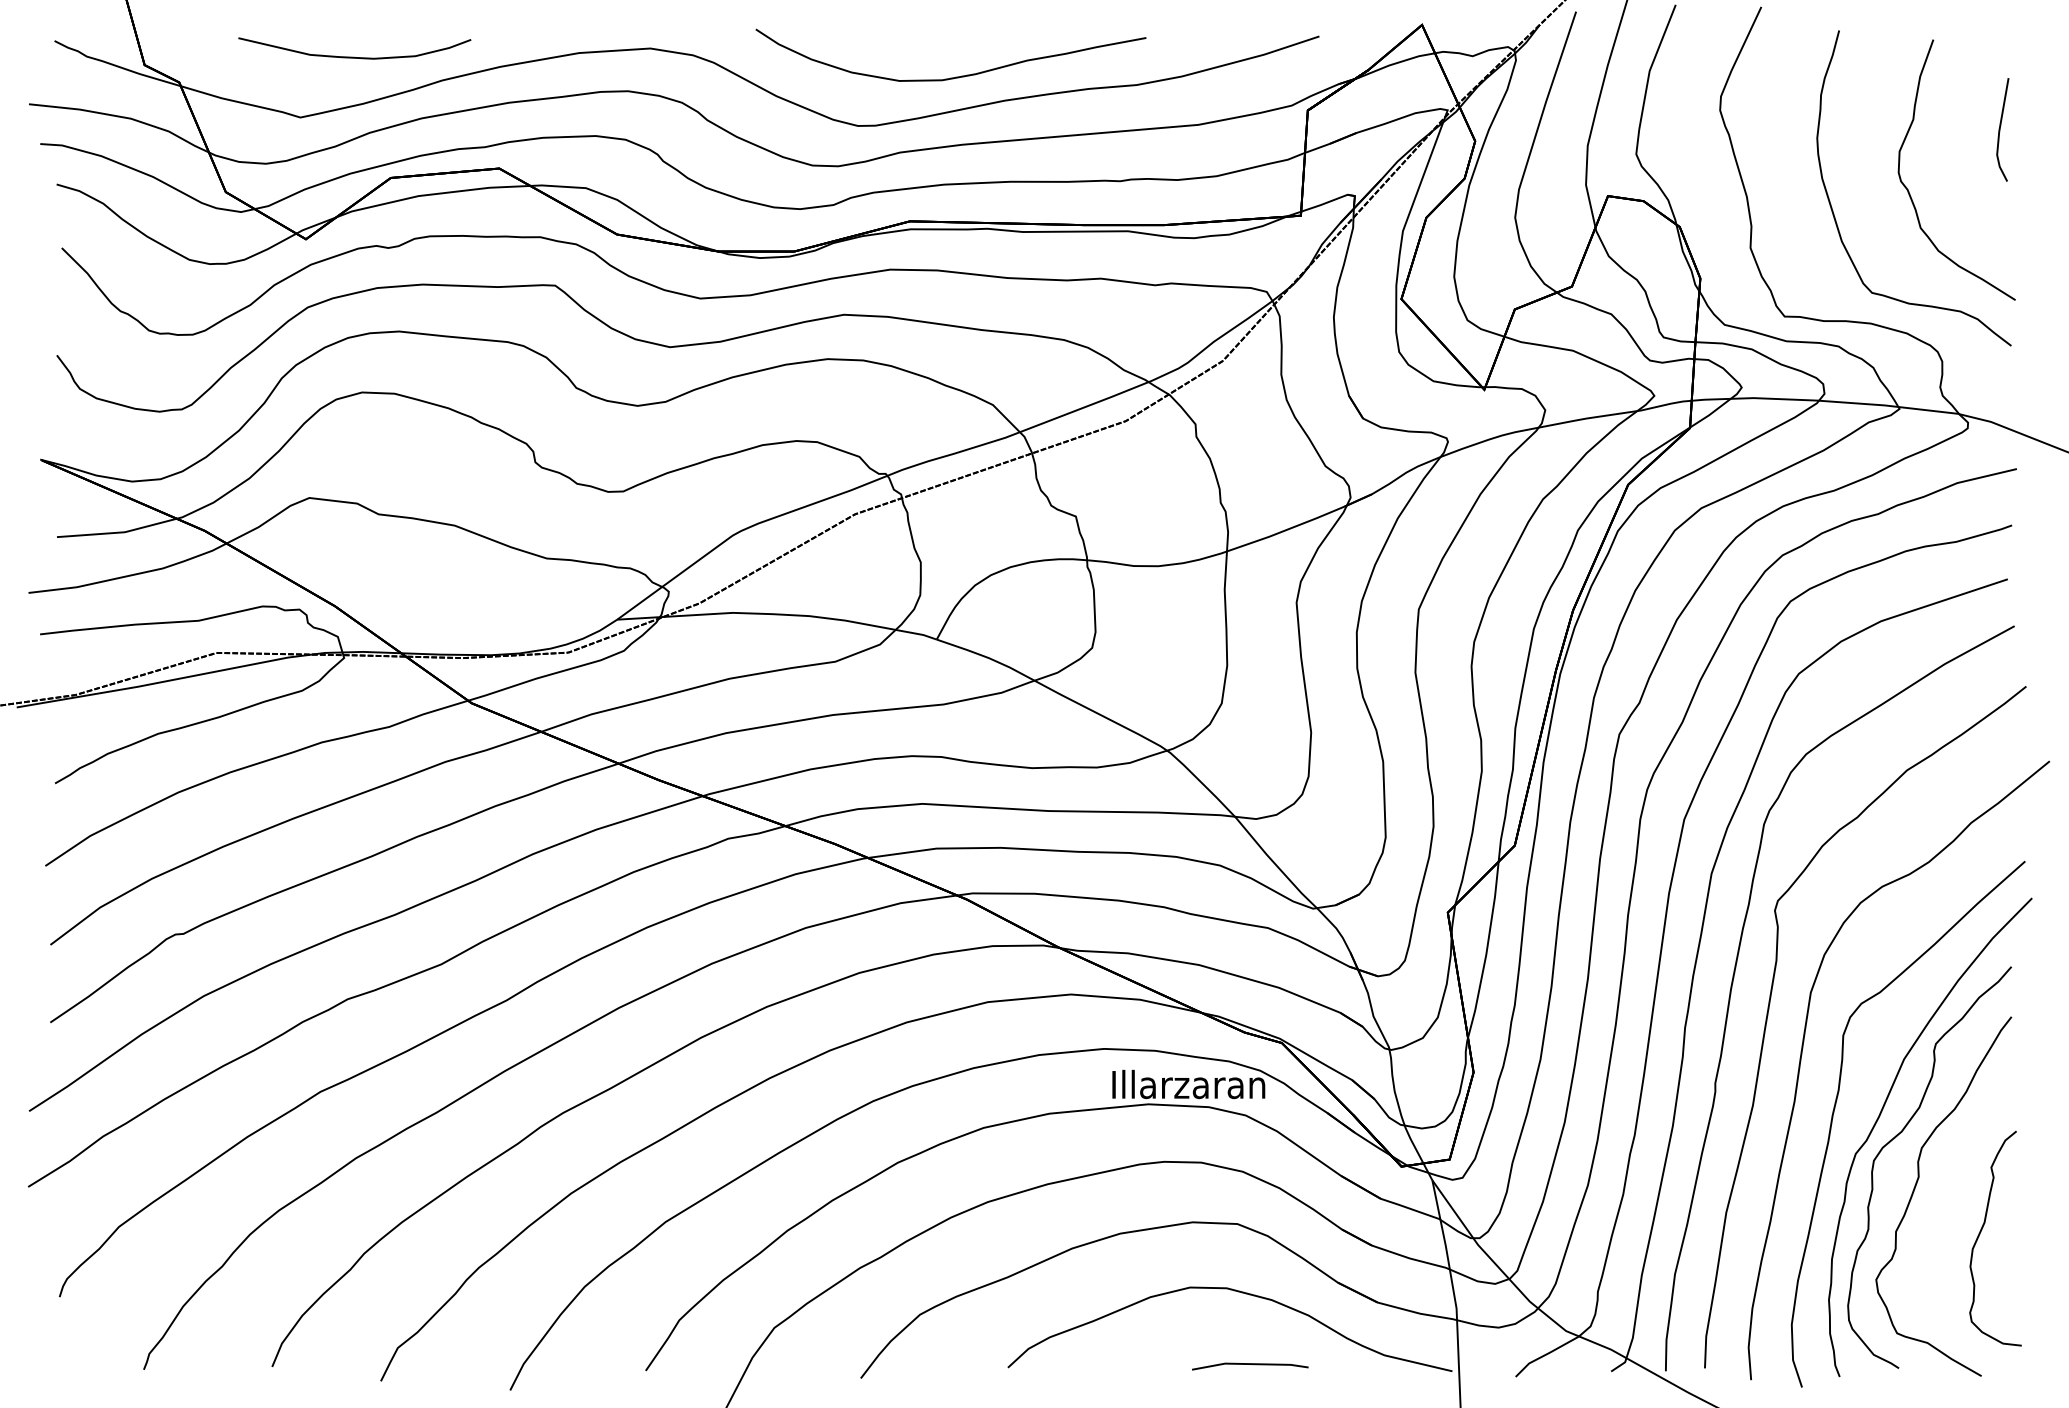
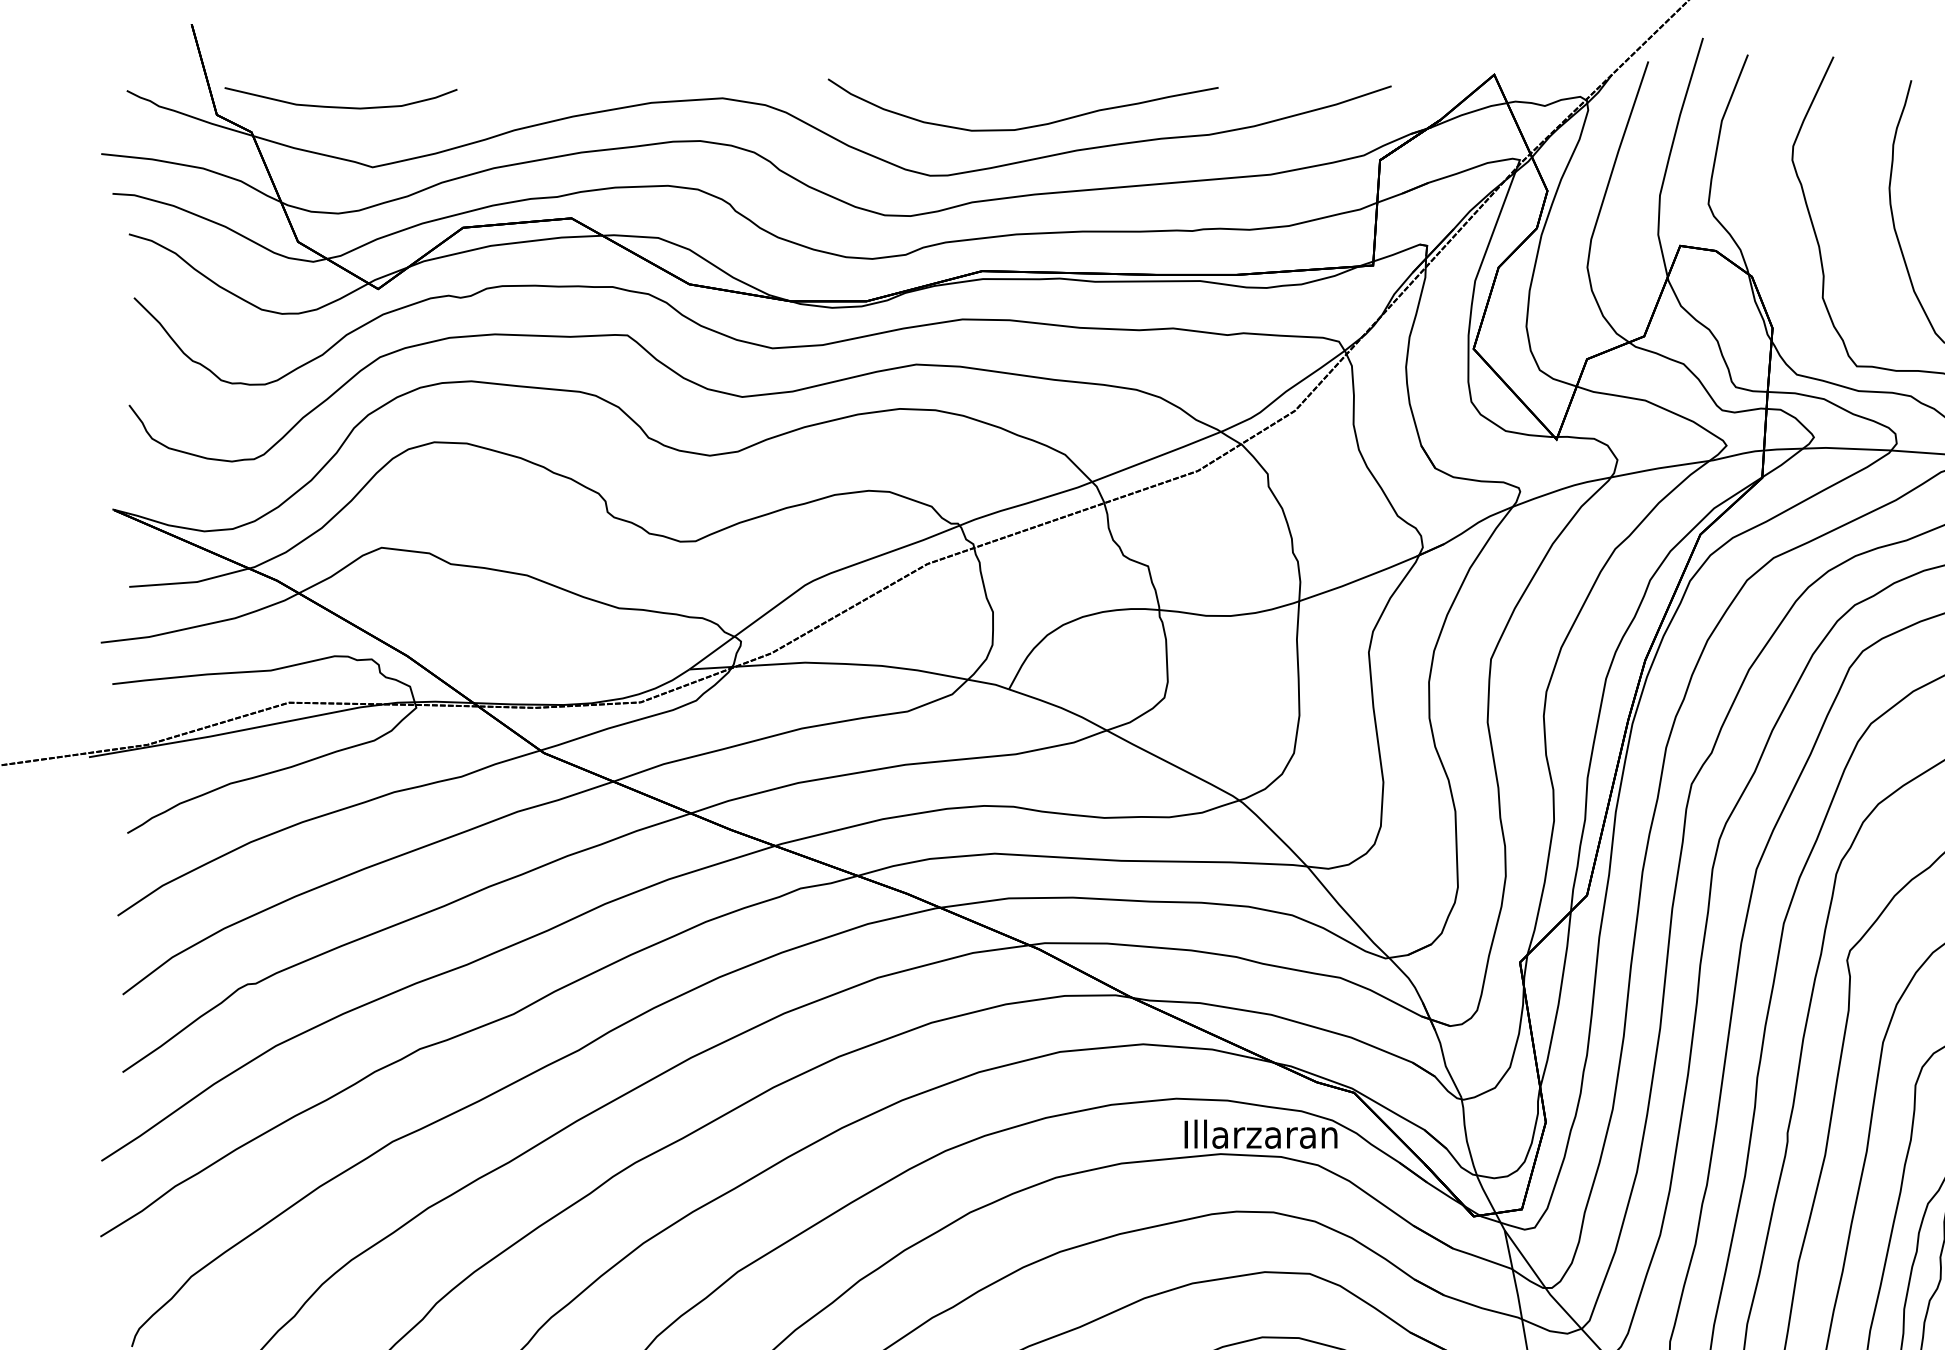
curve: (354, 56) -> (340, 106), moved

